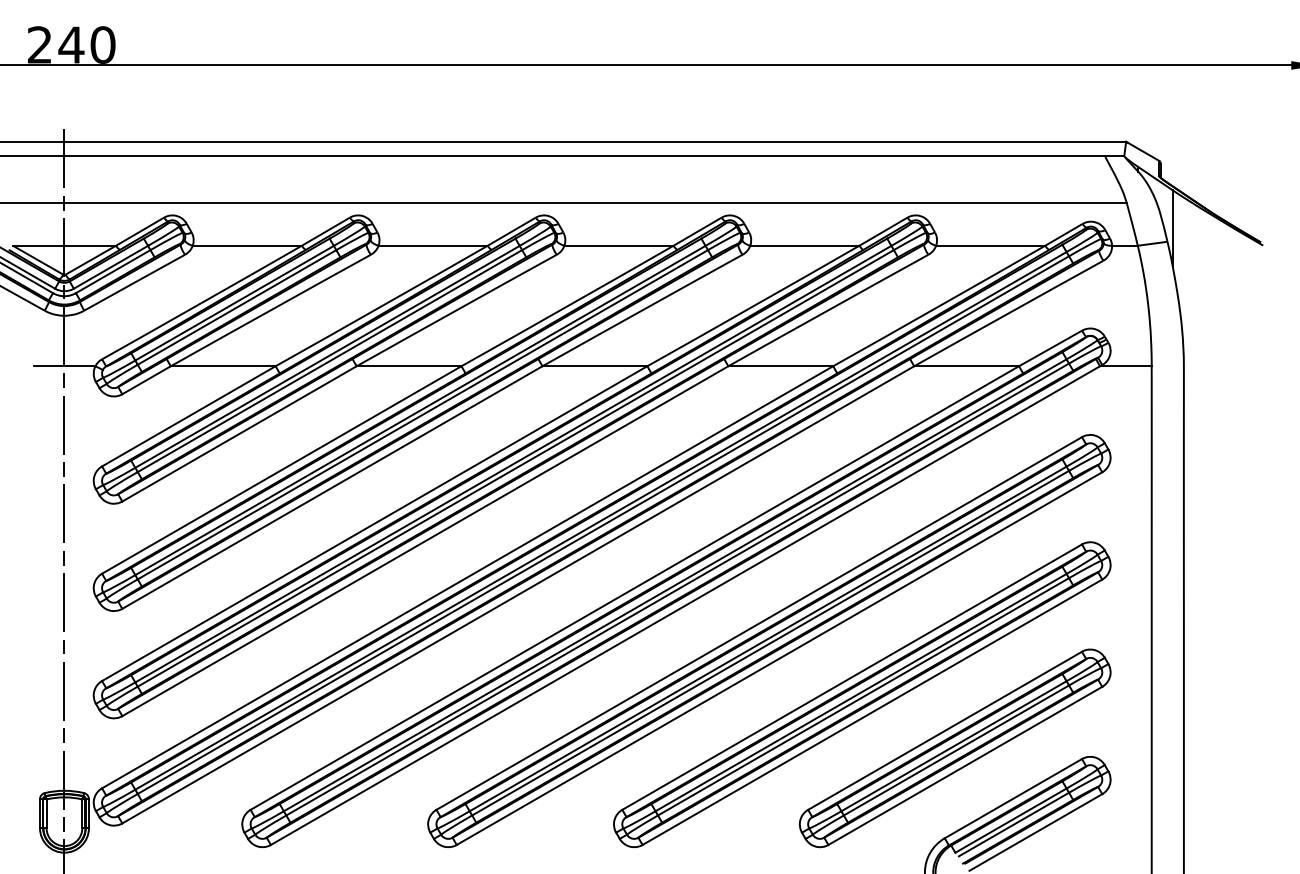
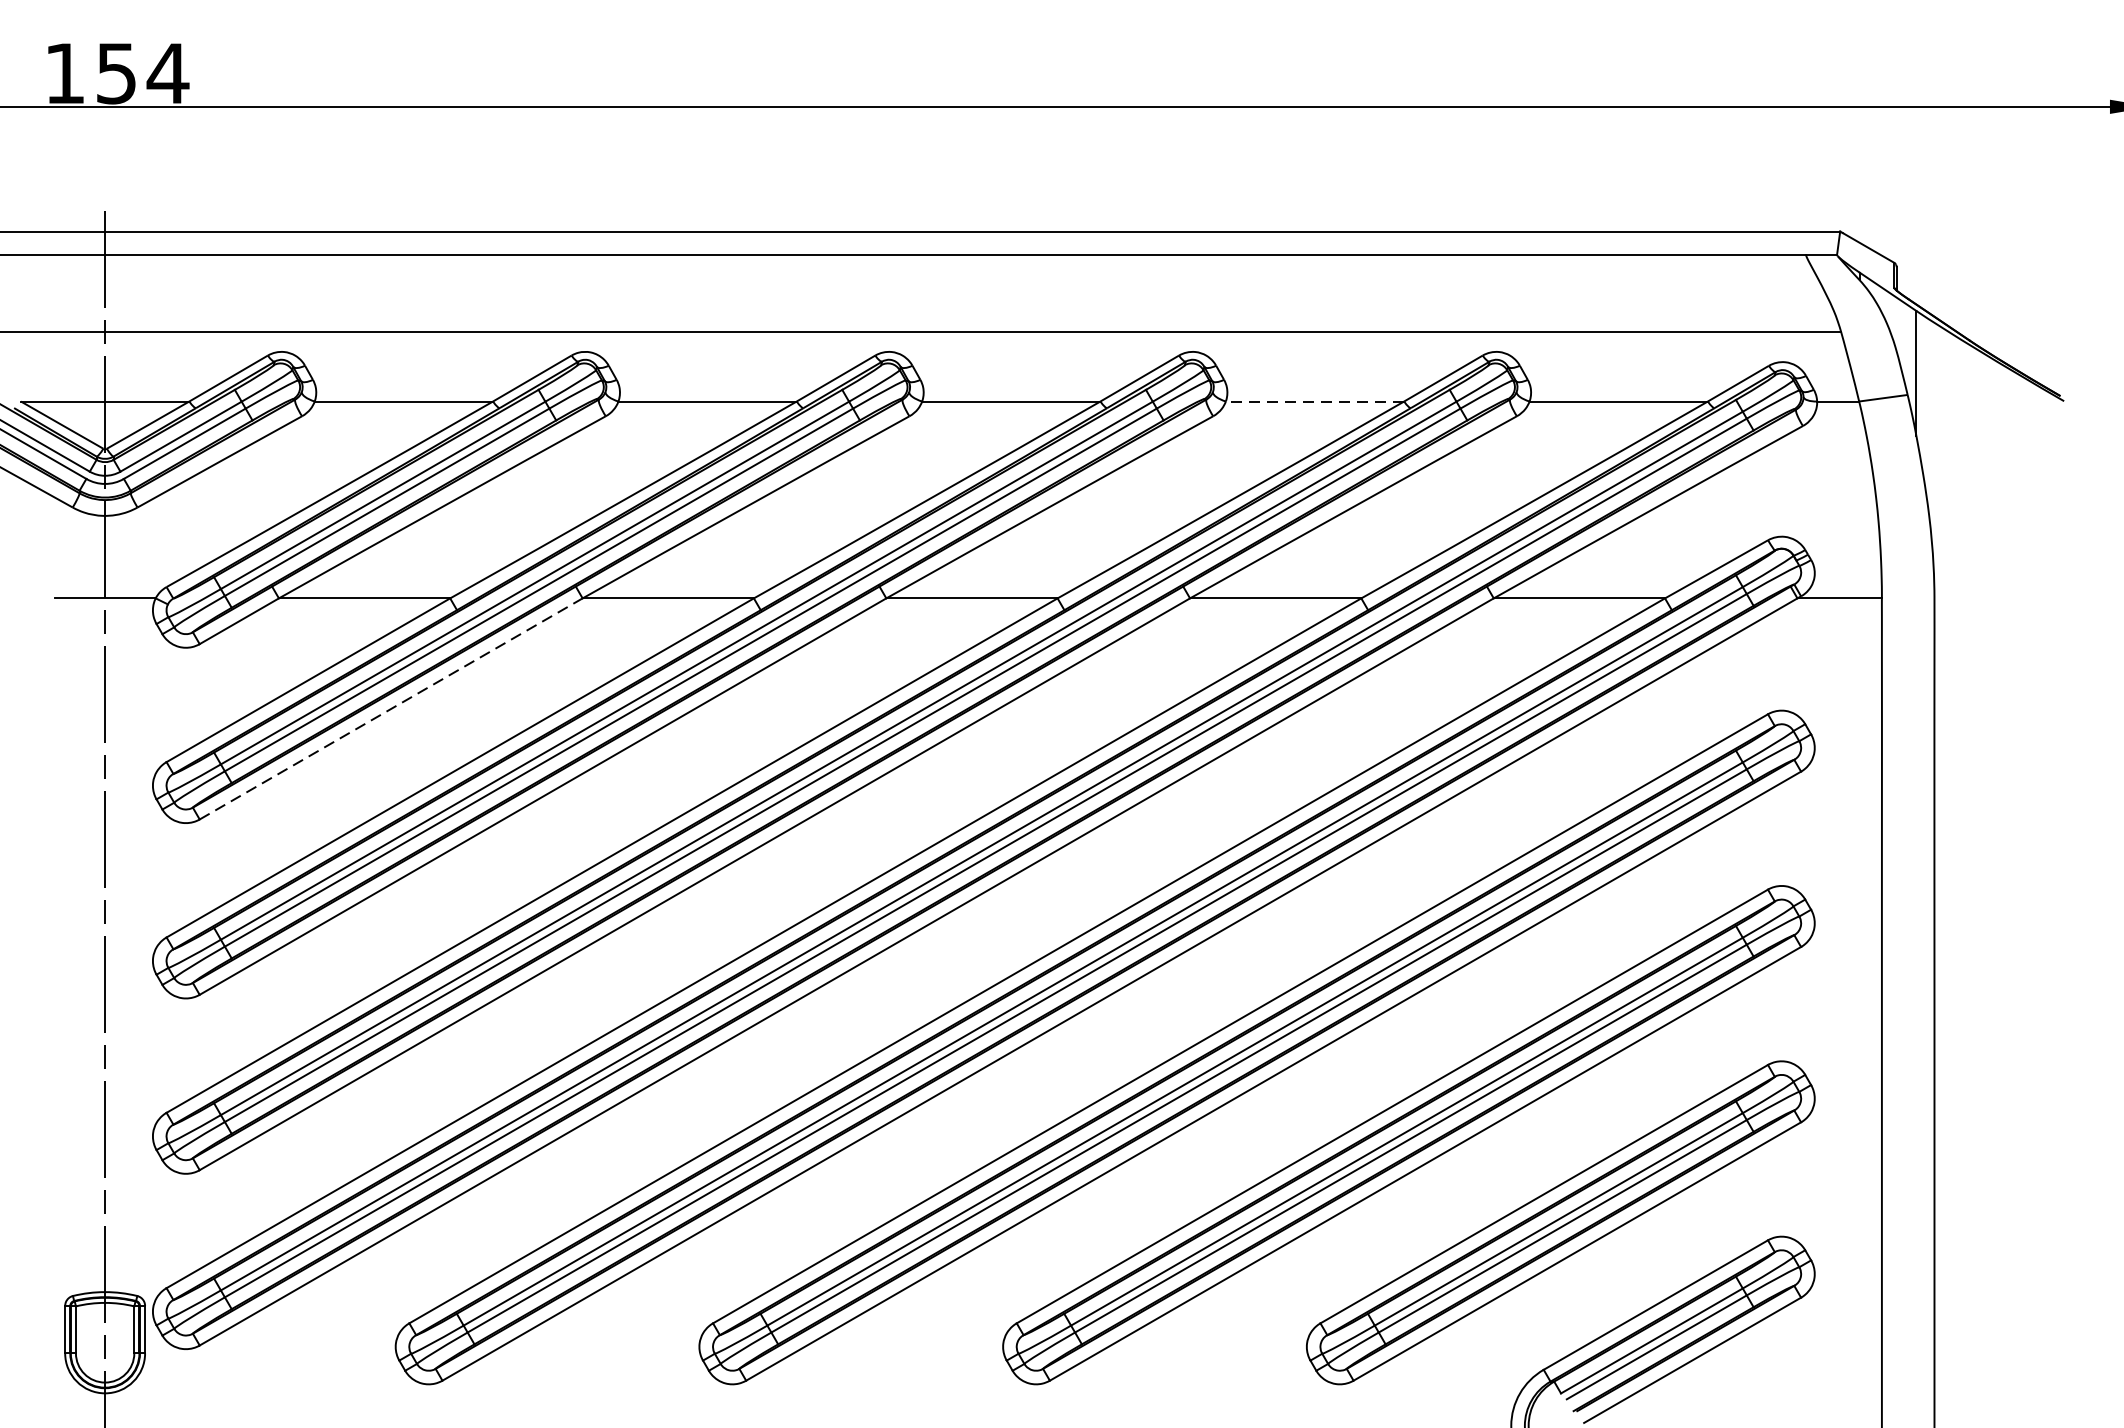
text: (72, 44) -> (118, 72), 240 -> 154
line: (804, 245) -> (1314, 401), solid -> dashed
line: (239, 433) -> (391, 708), solid -> dashed

